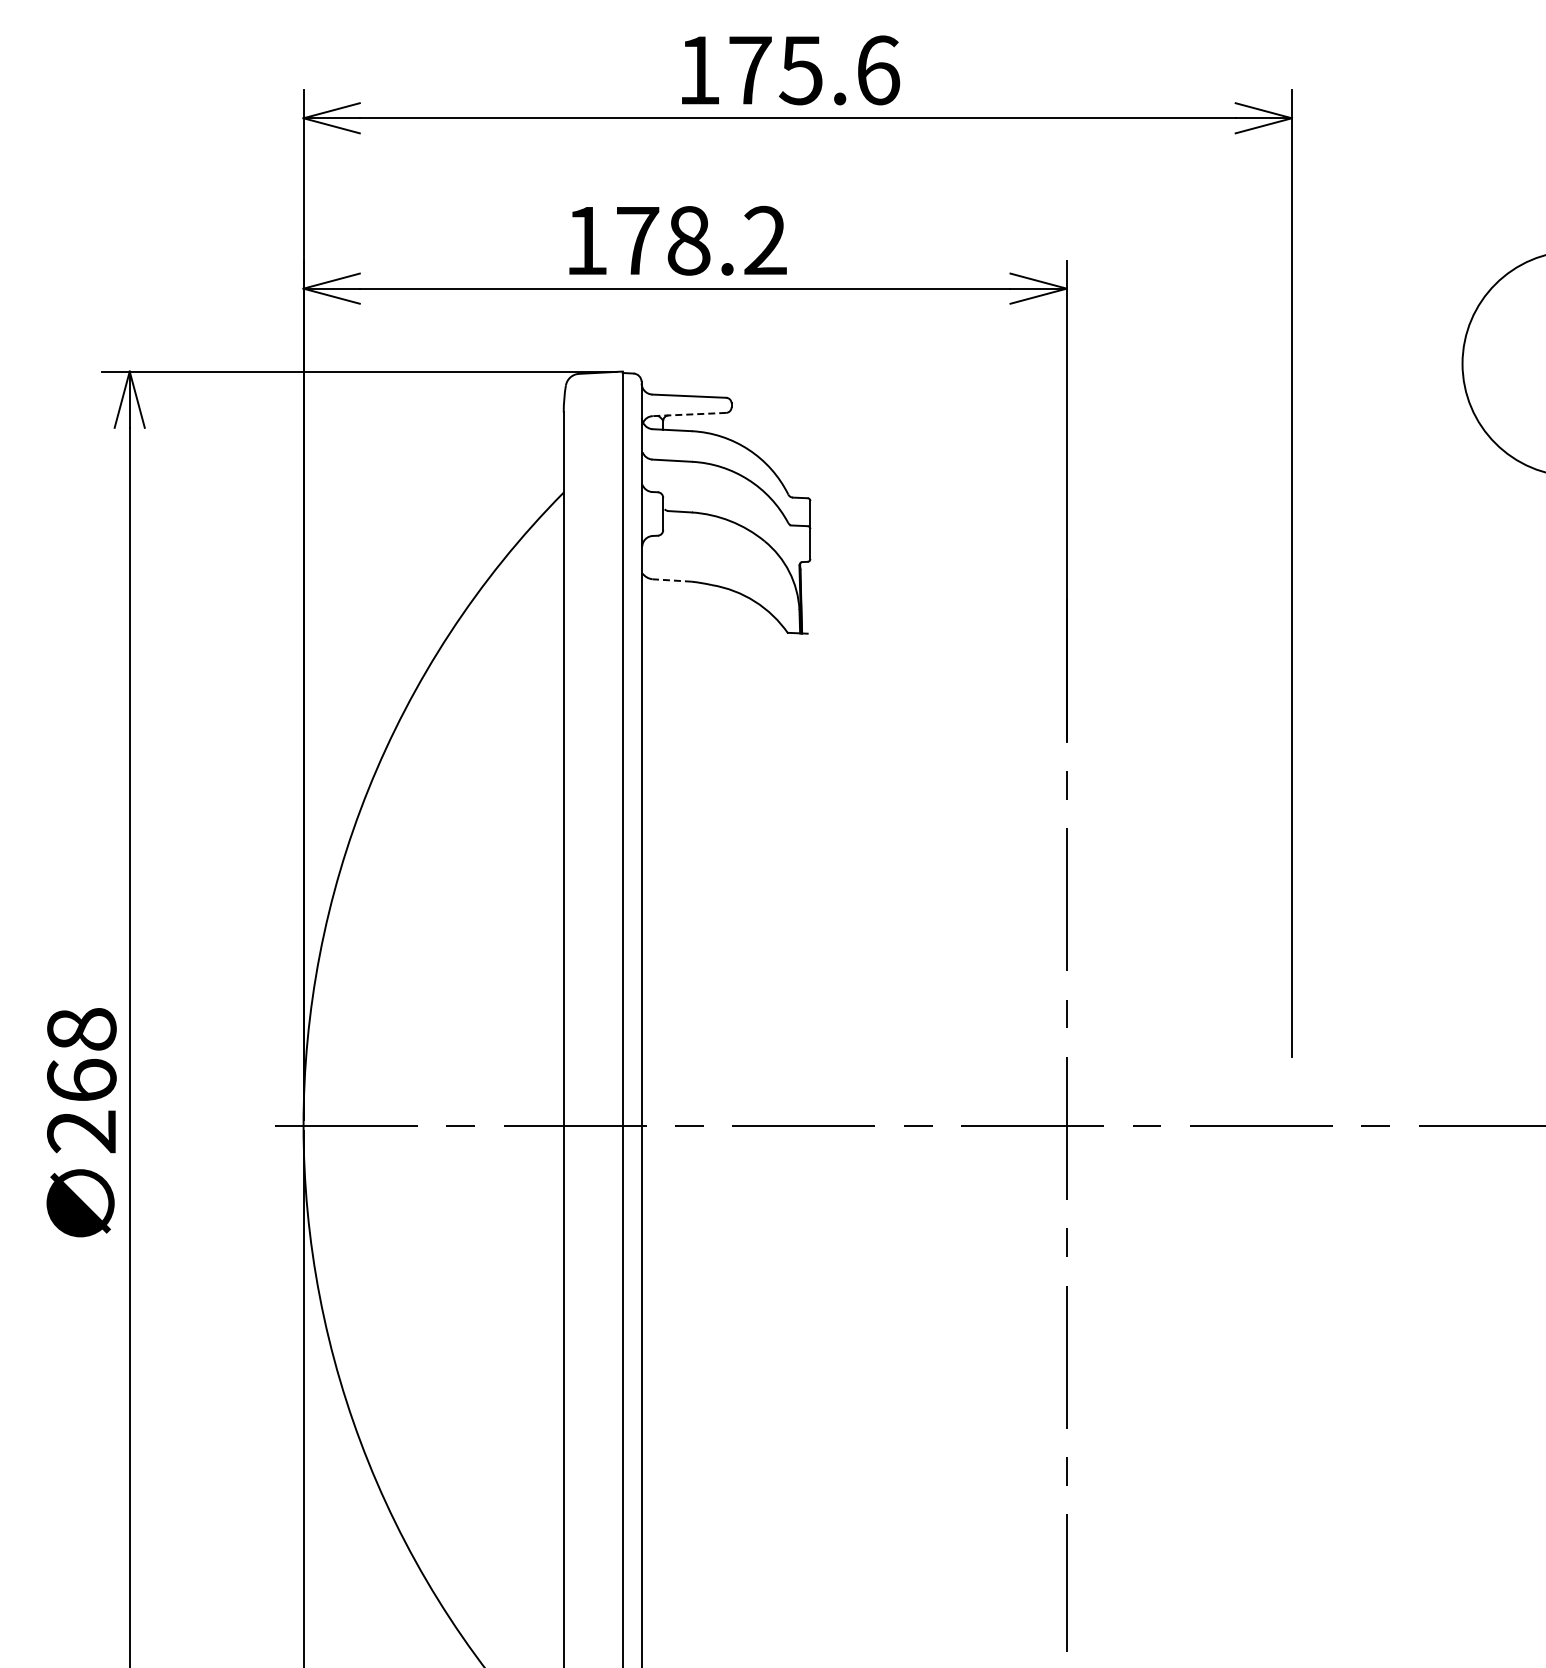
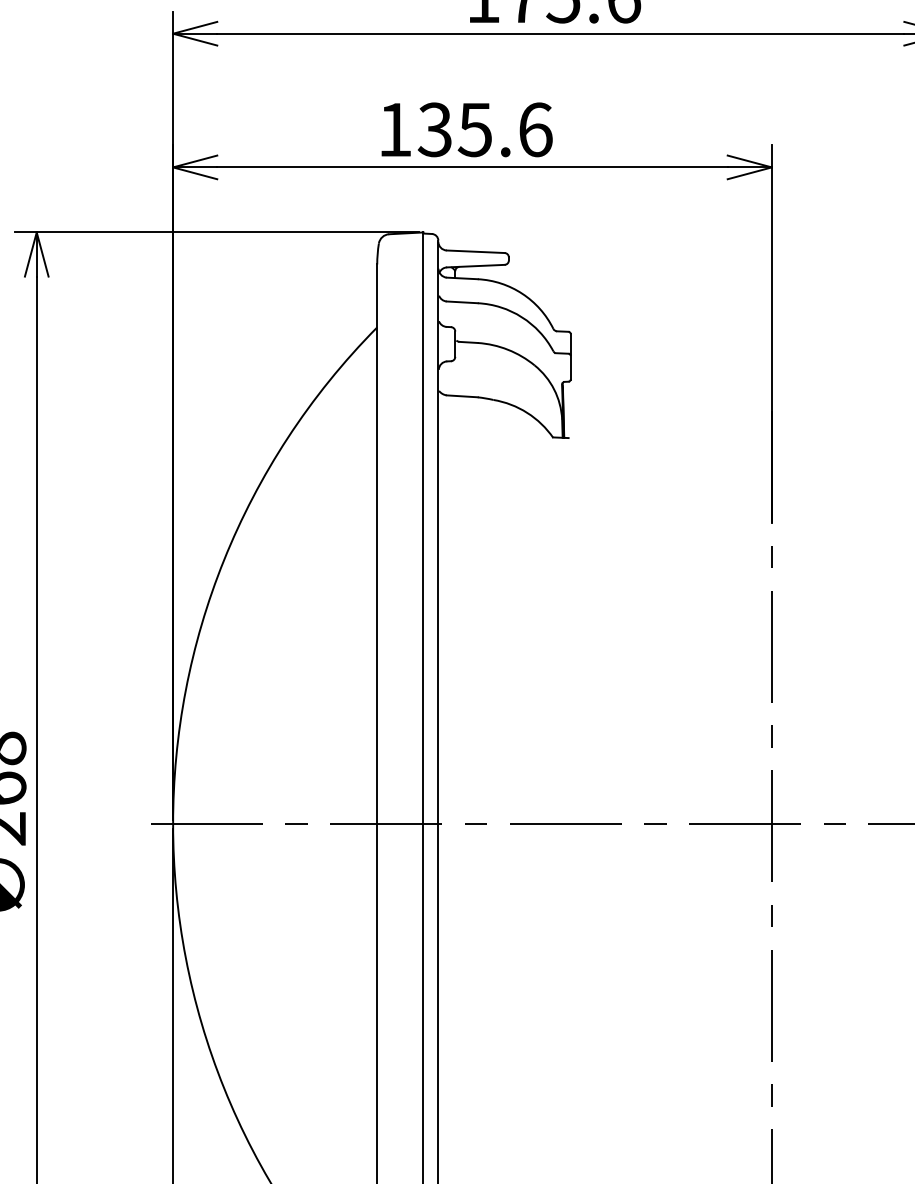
text: (701, 240) -> (485, 129), 178.2 -> 135.6
line: (689, 414) -> (475, 266), dashed -> solid
line: (672, 580) -> (462, 396), dashed -> solid

